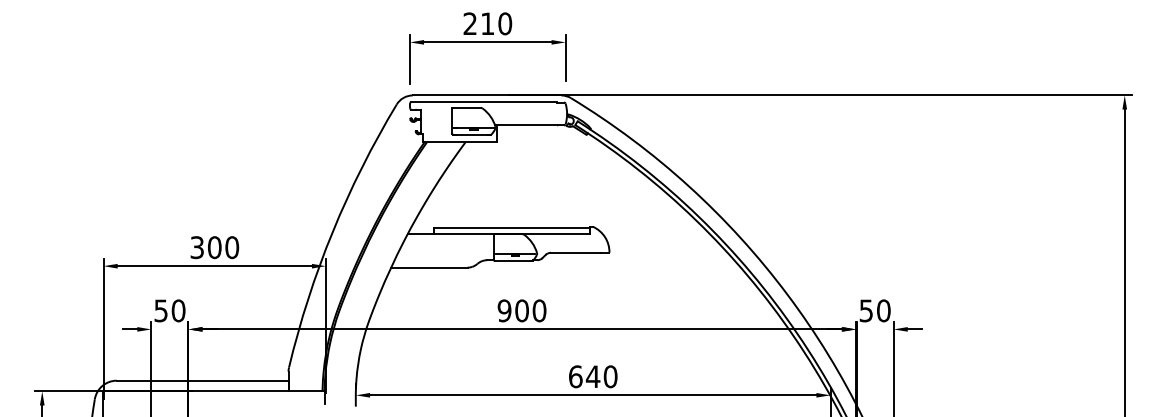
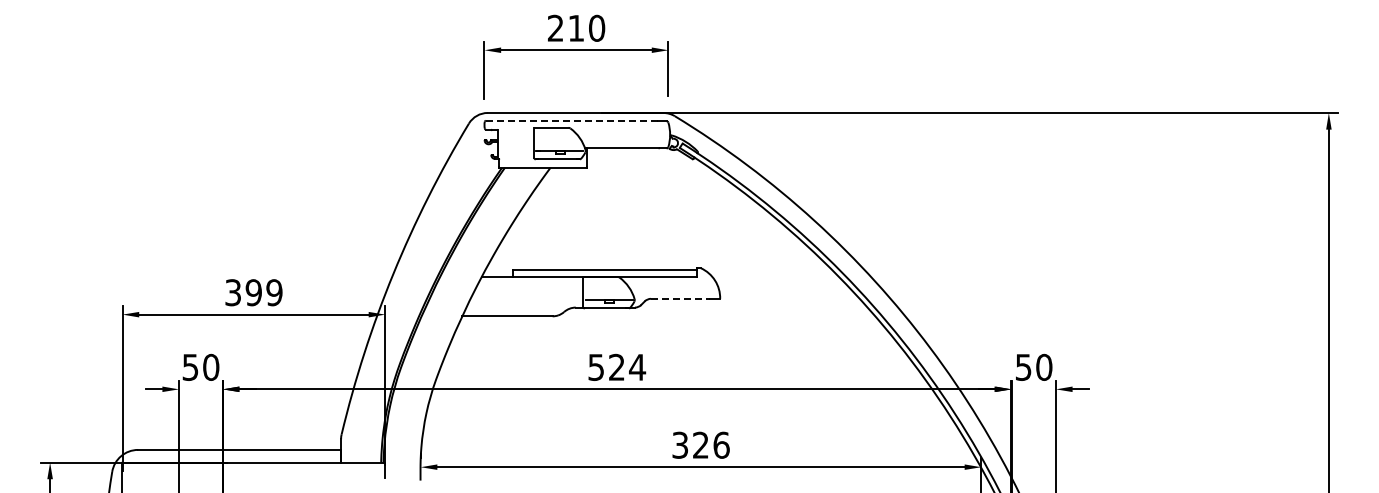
line: (484, 101) -> (572, 120), solid -> dashed
text: (222, 247) -> (263, 292), 300 -> 399
line: (575, 252) -> (680, 298), solid -> dashed
text: (522, 310) -> (617, 366), 900 -> 524
text: (592, 376) -> (700, 444), 640 -> 326

